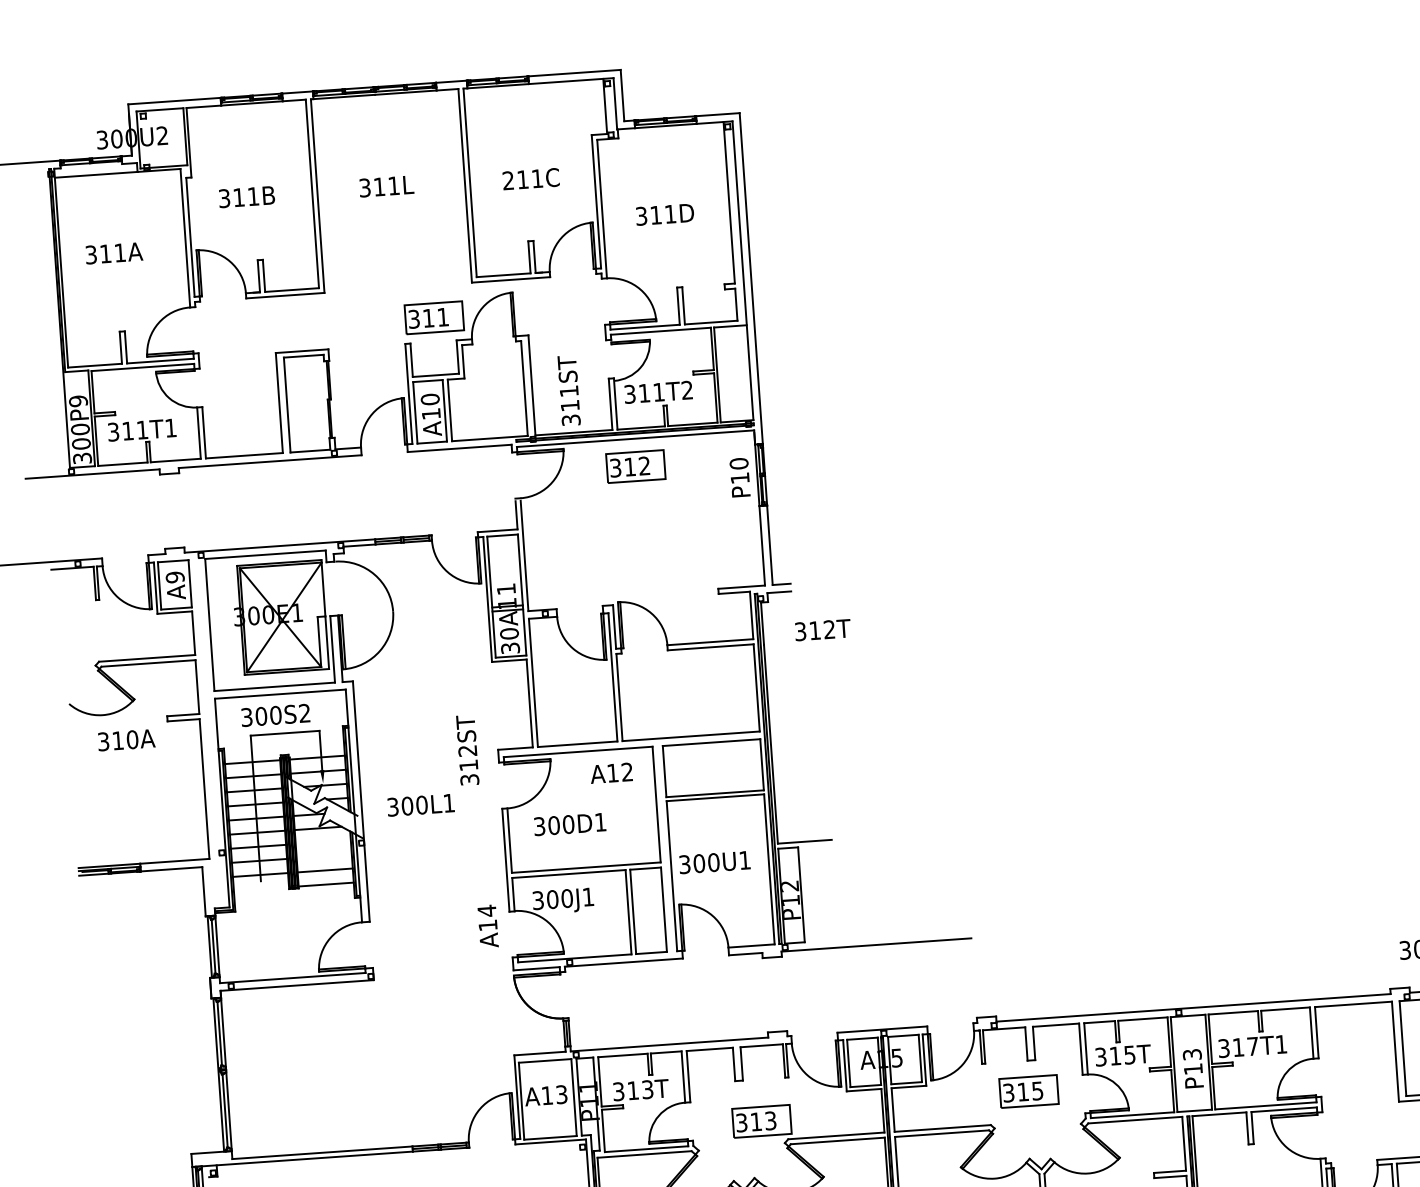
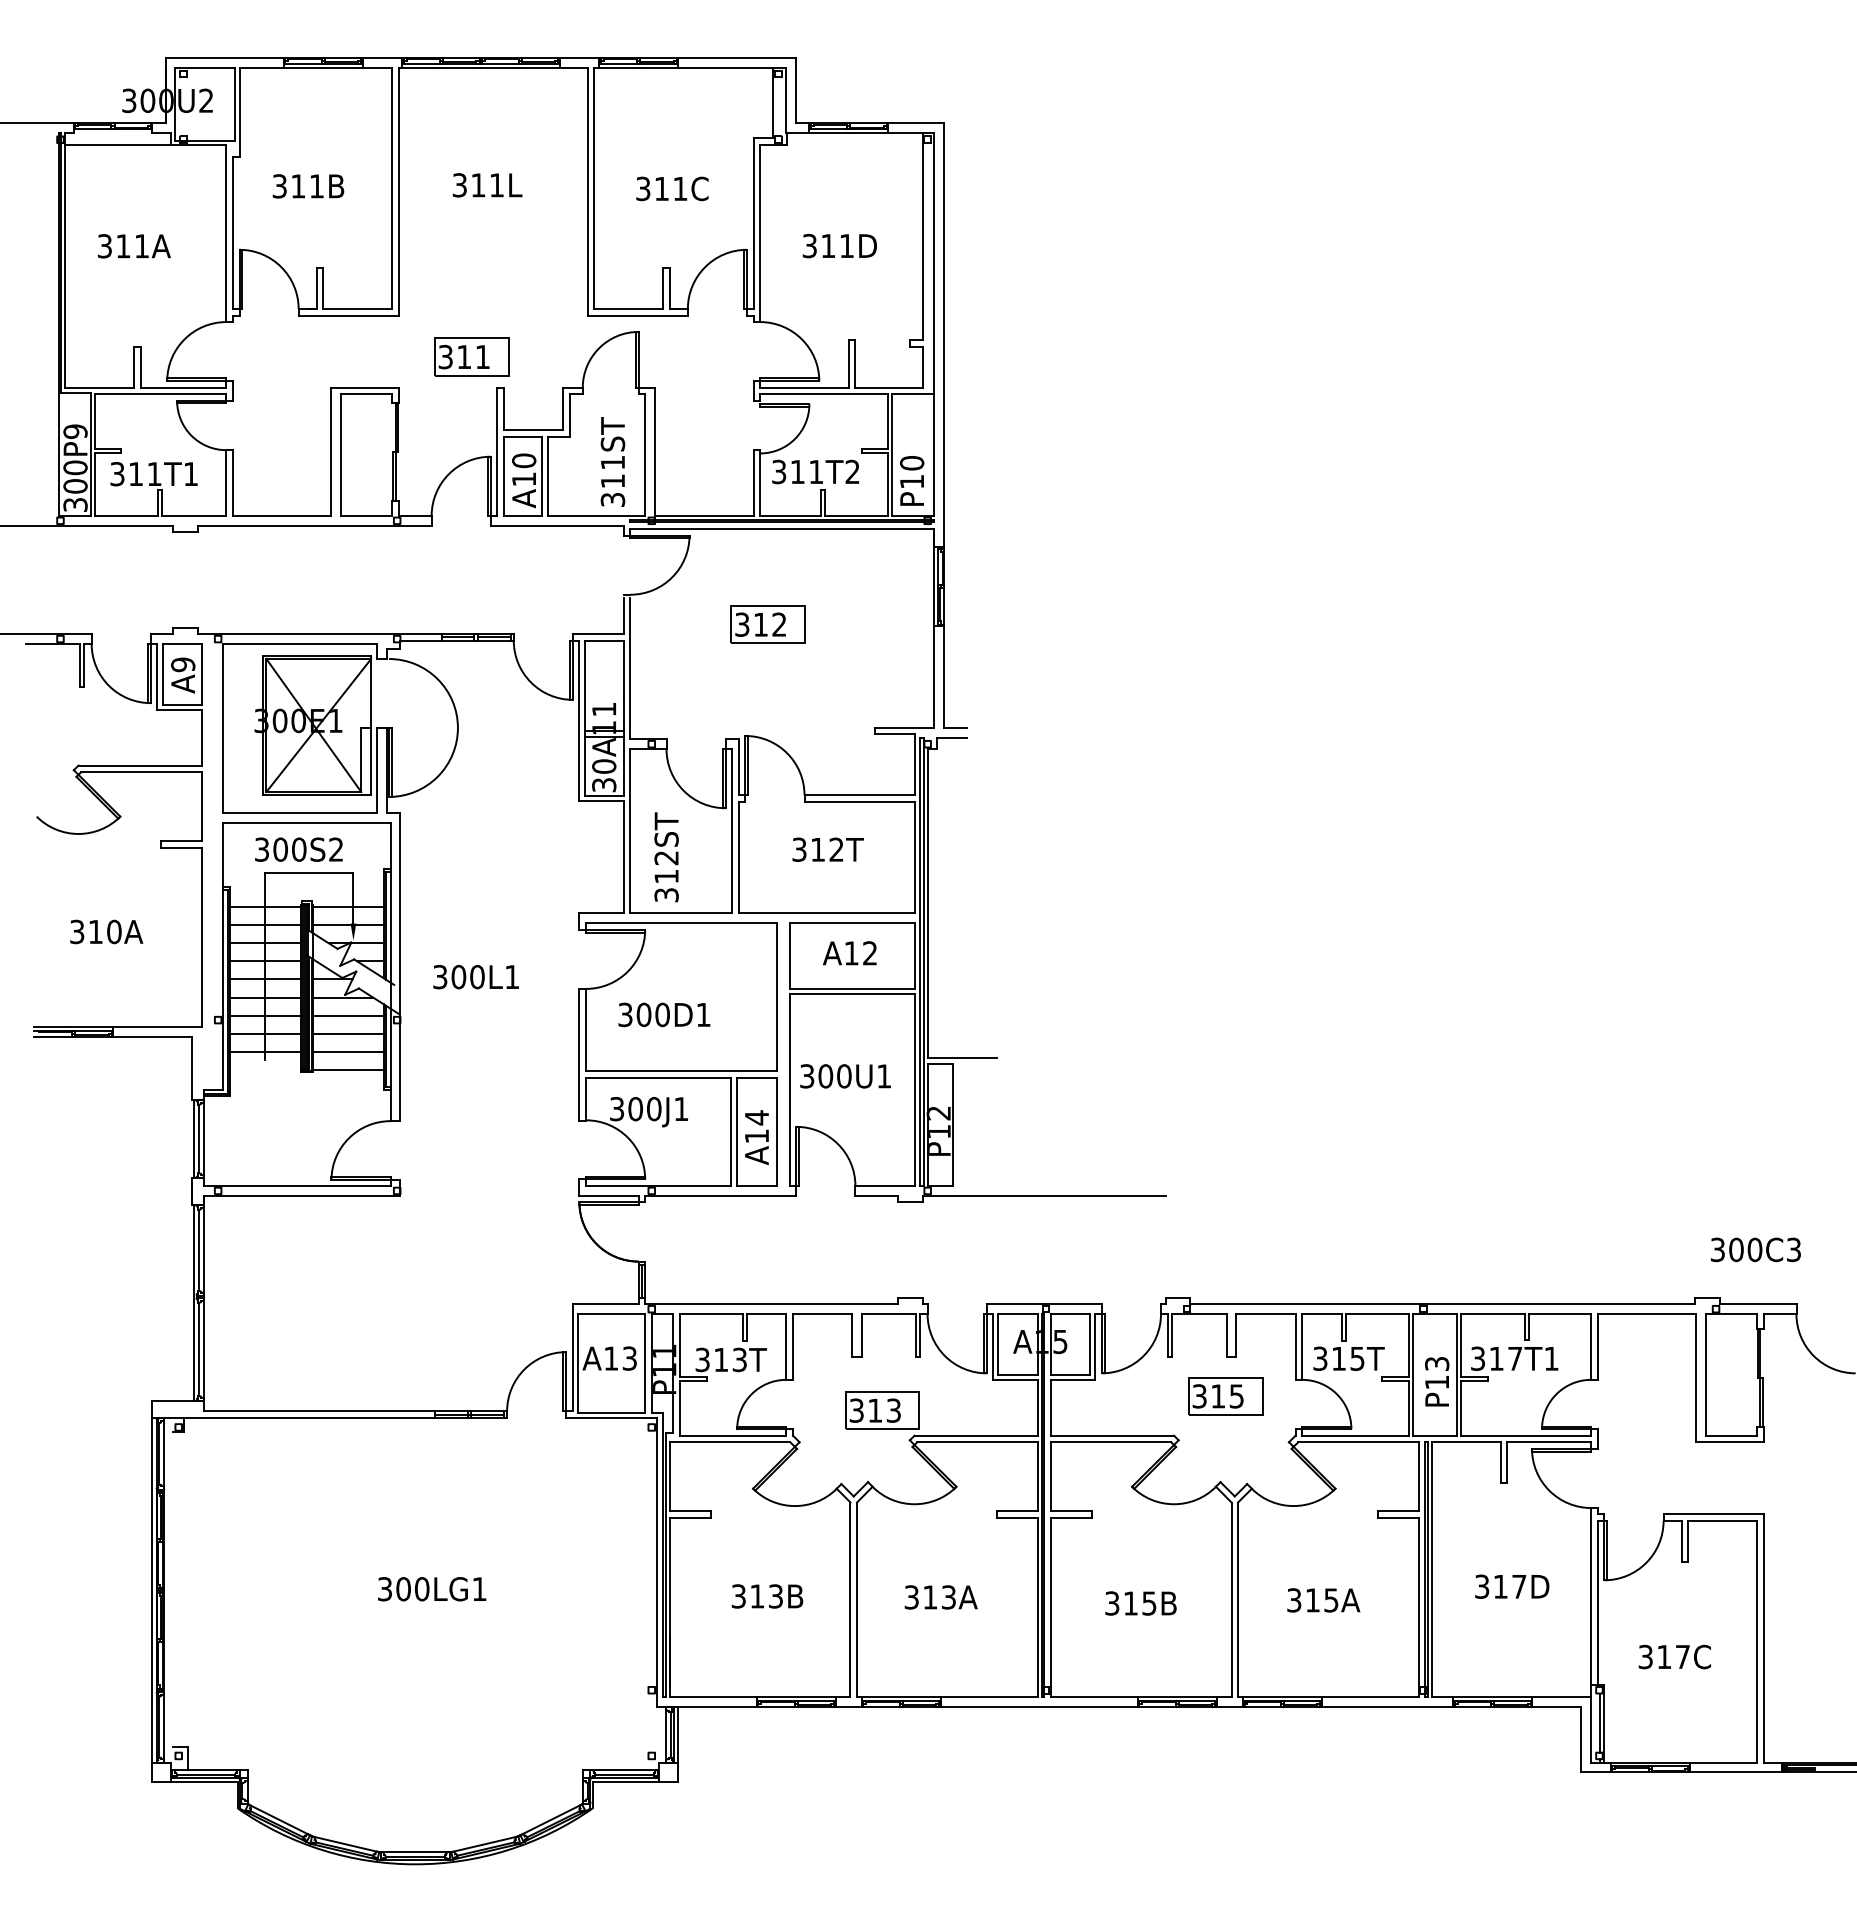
text: (508, 181) -> (643, 189), 211C -> 311C
part: (434, 317) -> (471, 356), moved
text: (568, 390) -> (612, 461), moved
part: (635, 466) -> (767, 624), moved
text: (740, 477) -> (912, 480), moved
text: (822, 629) -> (827, 849), moved
text: (126, 739) -> (106, 931), moved
text: (467, 750) -> (666, 857), moved
text: (611, 773) -> (849, 953), moved
line: (323, 842) -> (348, 1015), added
line: (324, 856) -> (348, 1033), added
text: (487, 926) -> (756, 1137), moved

